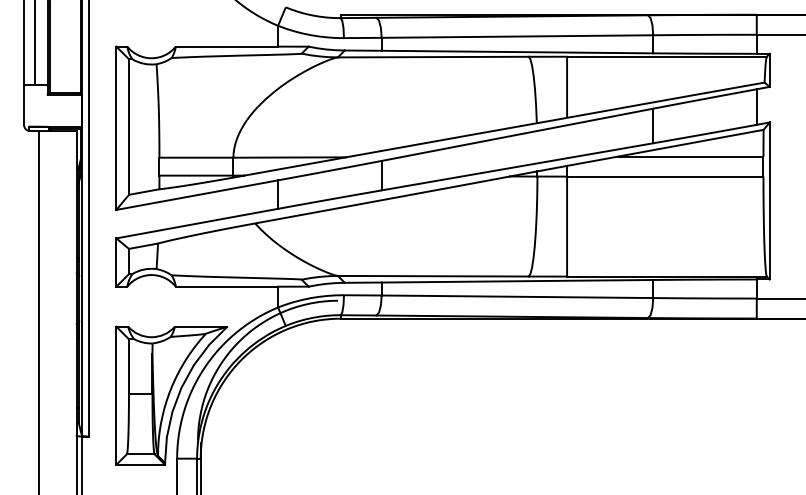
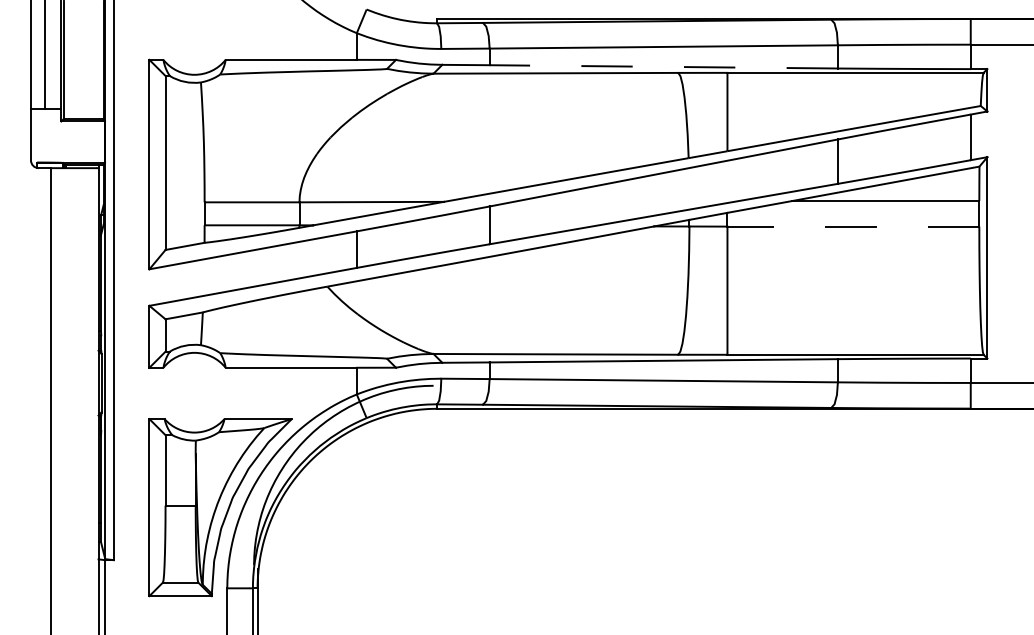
line: (517, 51) -> (663, 66), solid -> dashed
line: (665, 176) -> (853, 226), solid -> dashed

